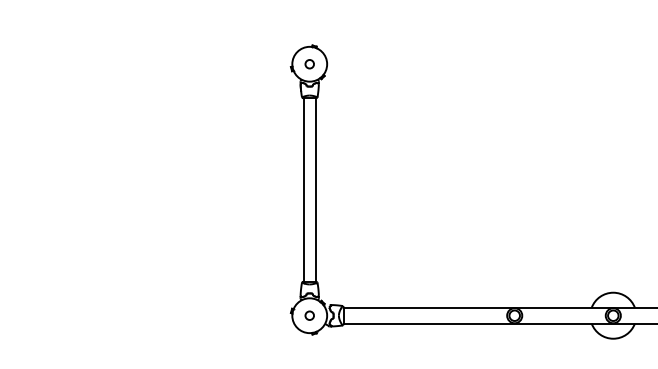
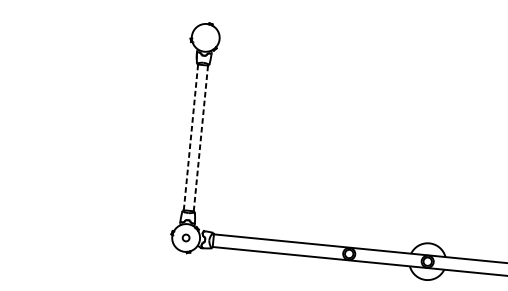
circle: (309, 64) -> (205, 38), removed
line: (303, 189) -> (191, 137), solid -> dashed
line: (315, 189) -> (200, 137), solid -> dashed

